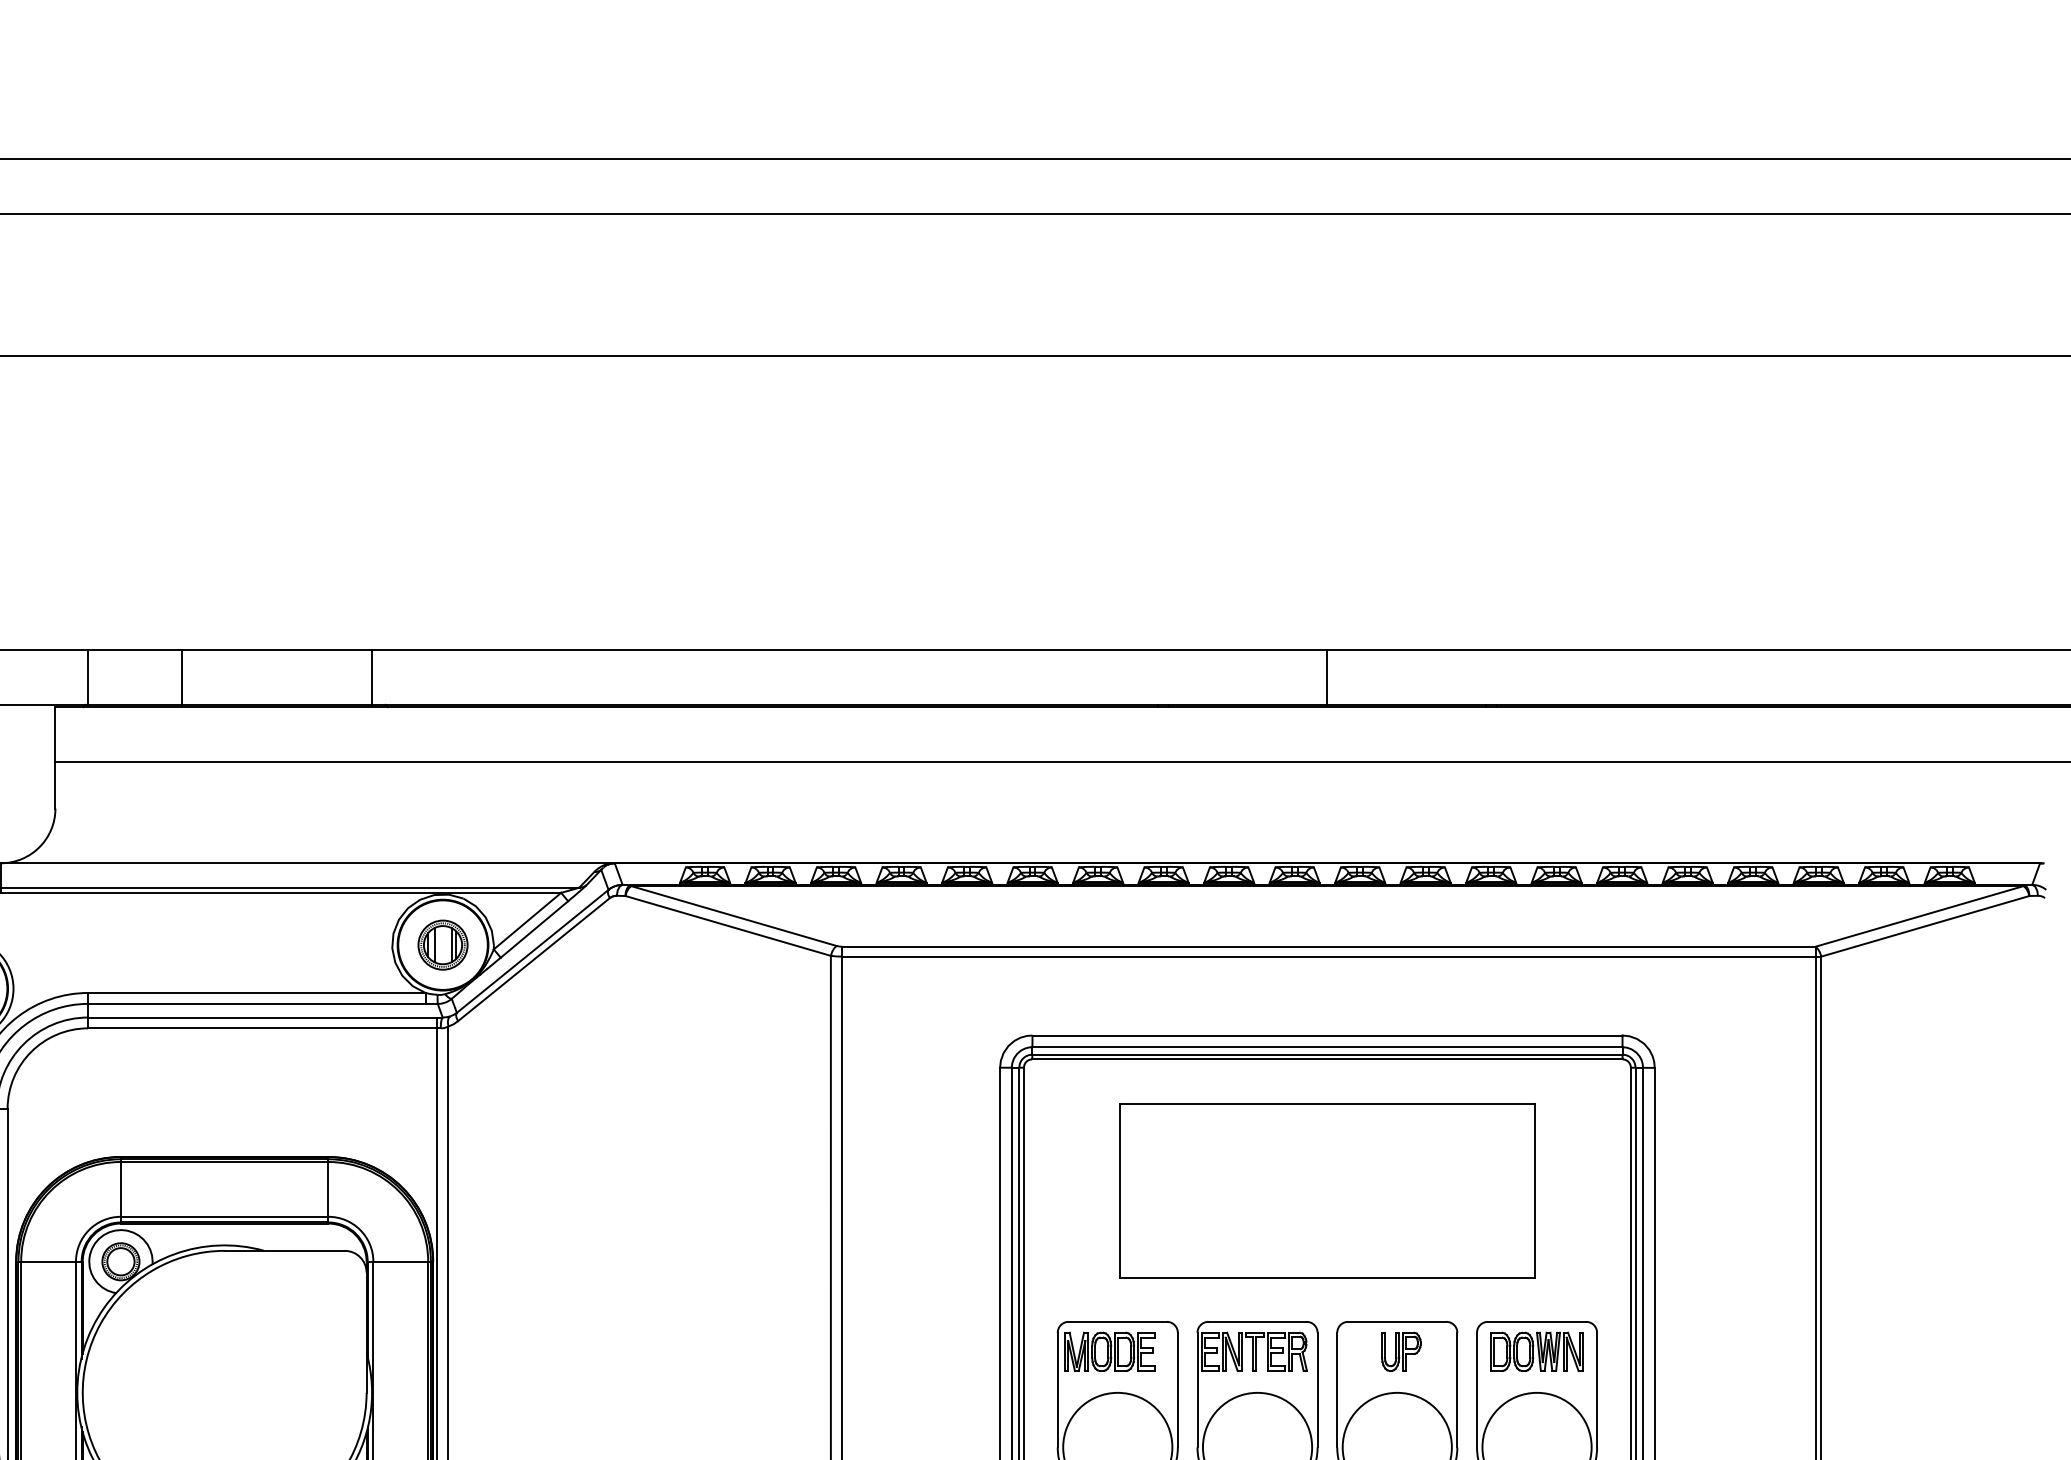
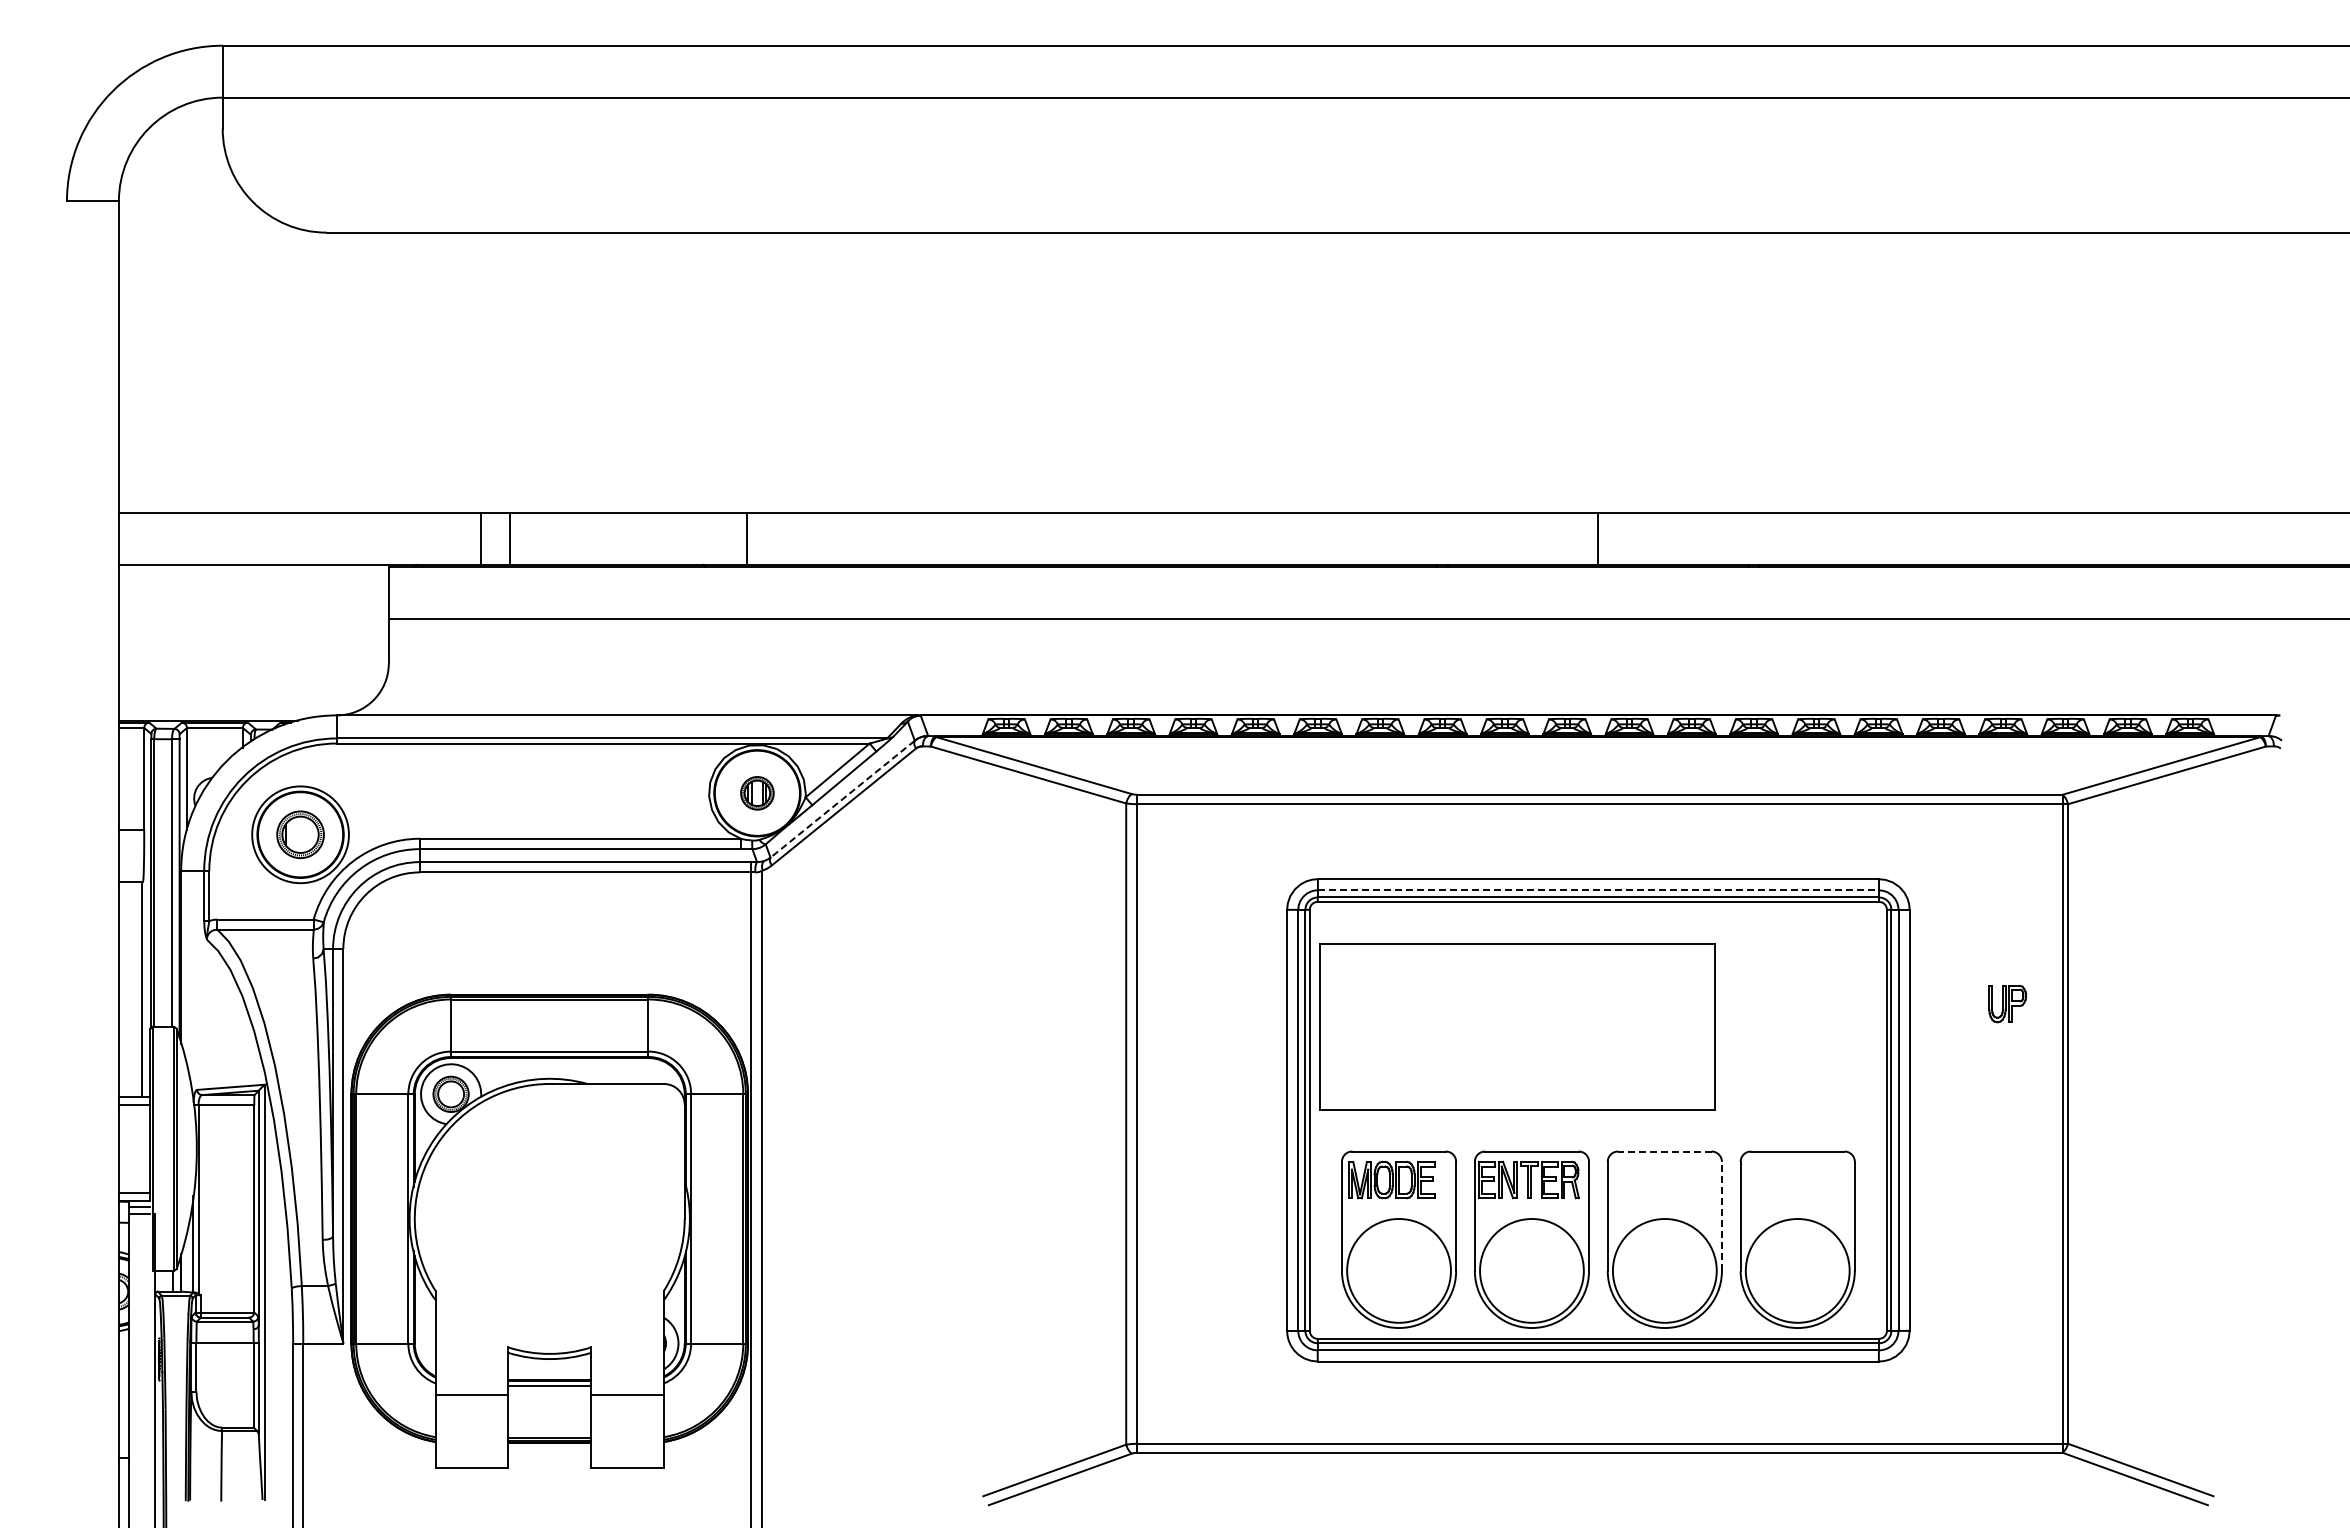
line: (87, 677) -> (480, 538), moved
line: (371, 677) -> (747, 538), moved
part: (443, 945) -> (757, 793), size x0.7
line: (532, 951) -> (842, 799), solid -> dashed
line: (1327, 1047) -> (1598, 890), solid -> dashed
part: (1327, 1190) -> (1517, 1026), moved
line: (1396, 1321) -> (1664, 1151), solid -> dashed
part: (1536, 1351) -> (1797, 1179), removed
part: (1401, 1352) -> (2007, 1004), moved
line: (1456, 1390) -> (1721, 1216), solid -> dashed

